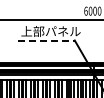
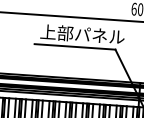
line: (46, 40) -> (75, 46), dashed -> solid

